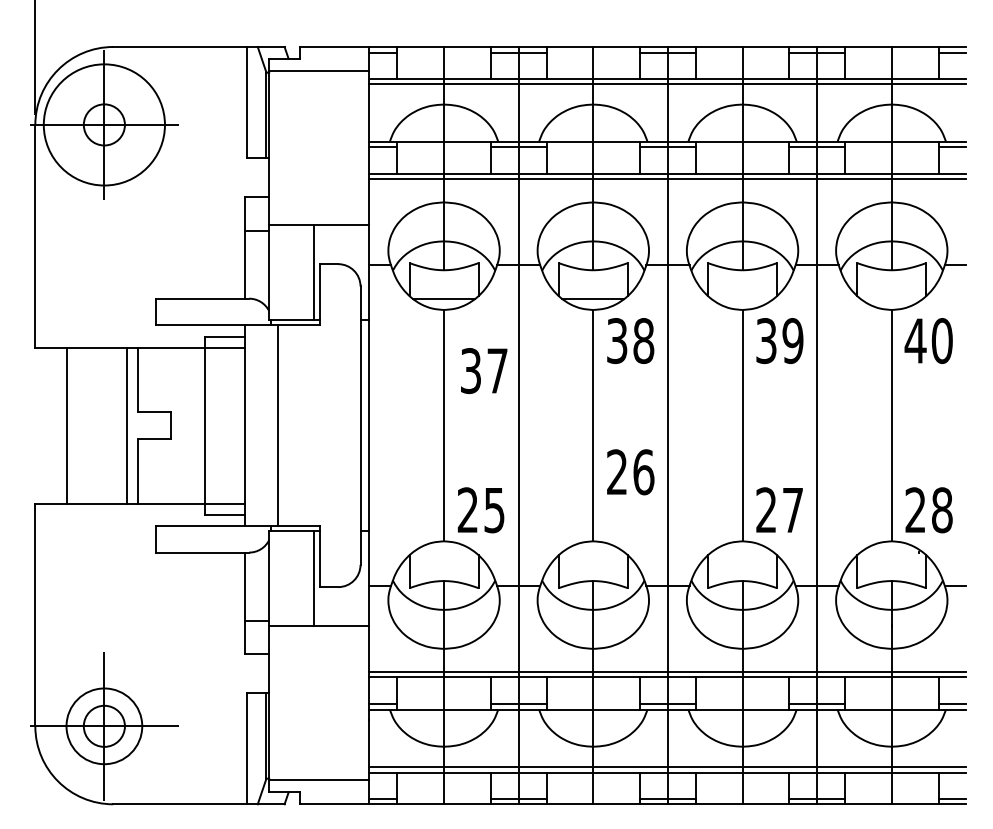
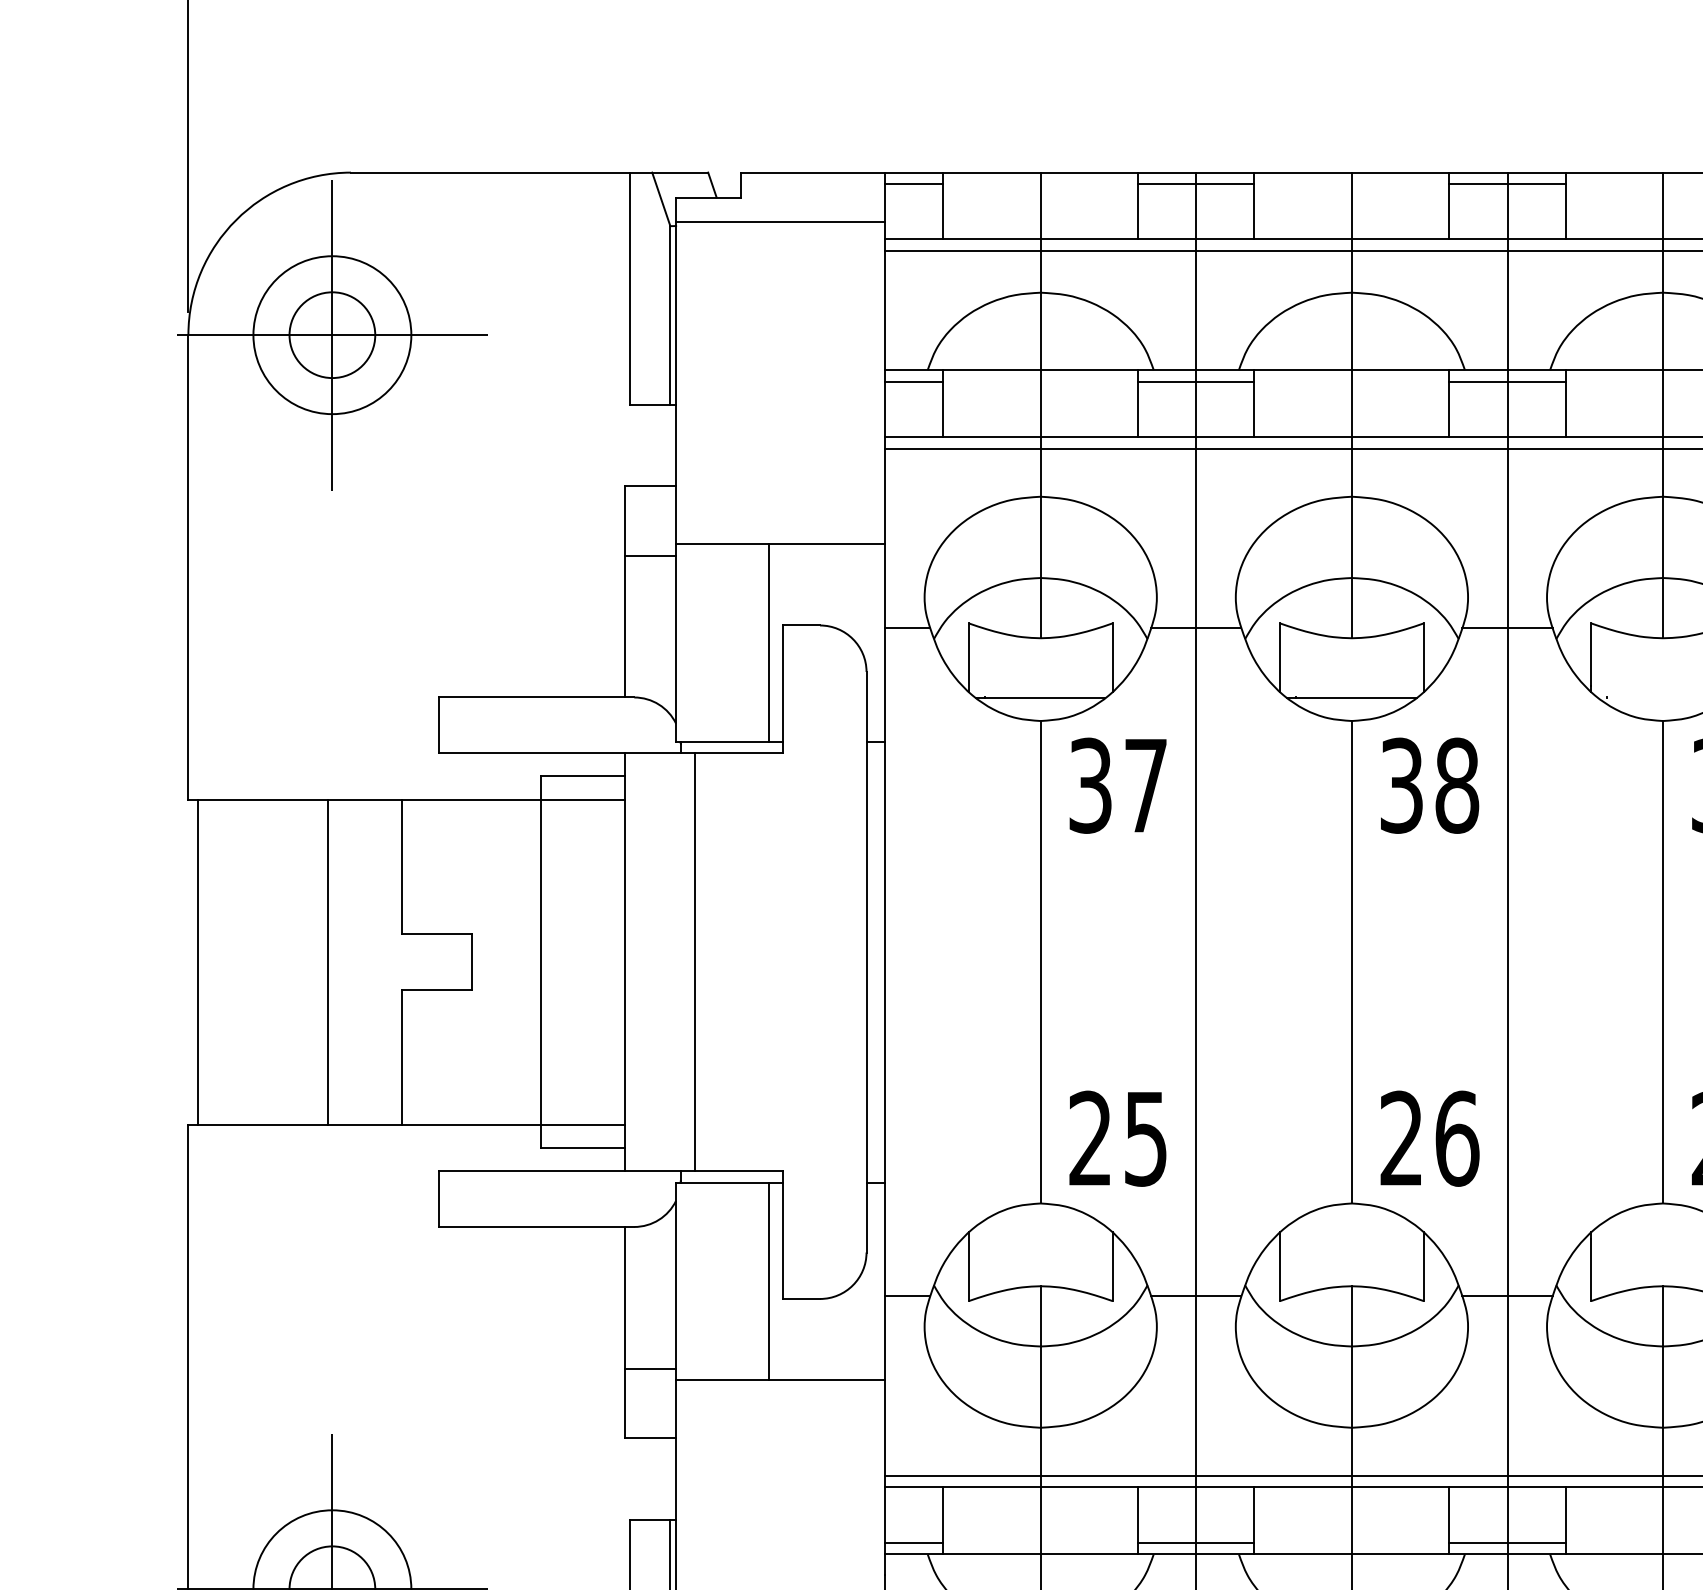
circle: (104, 124) -> (332, 334), size x0.62
text: (484, 371) -> (1118, 786), moved
line: (66, 425) -> (197, 961), moved
line: (127, 425) -> (328, 961), moved
text: (630, 472) -> (1429, 1139), moved

